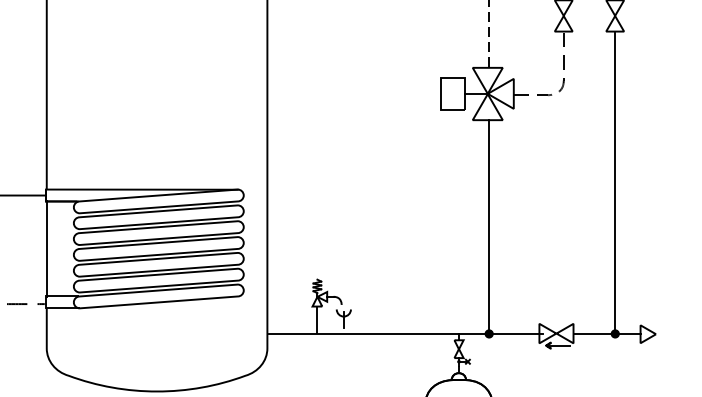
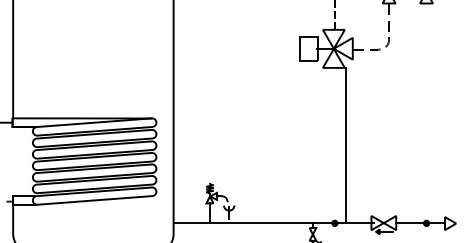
line: (615, 182) -> (426, 113), removed
line: (489, 226) -> (346, 145), moved
line: (46, 248) -> (12, 161), removed

